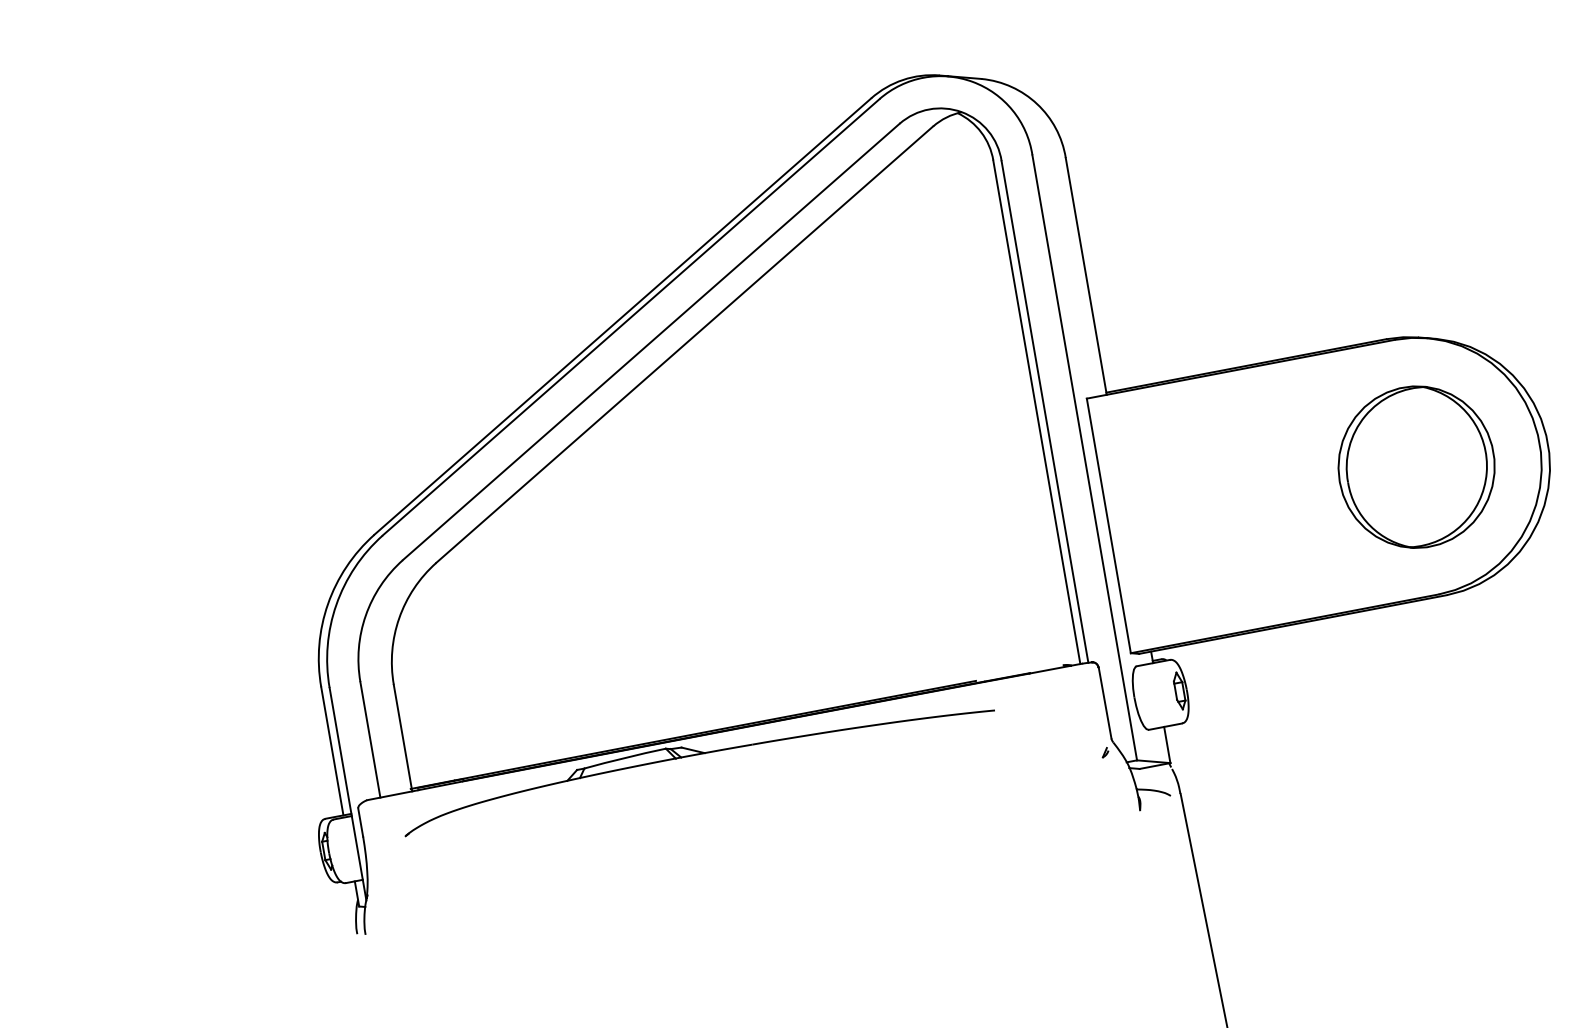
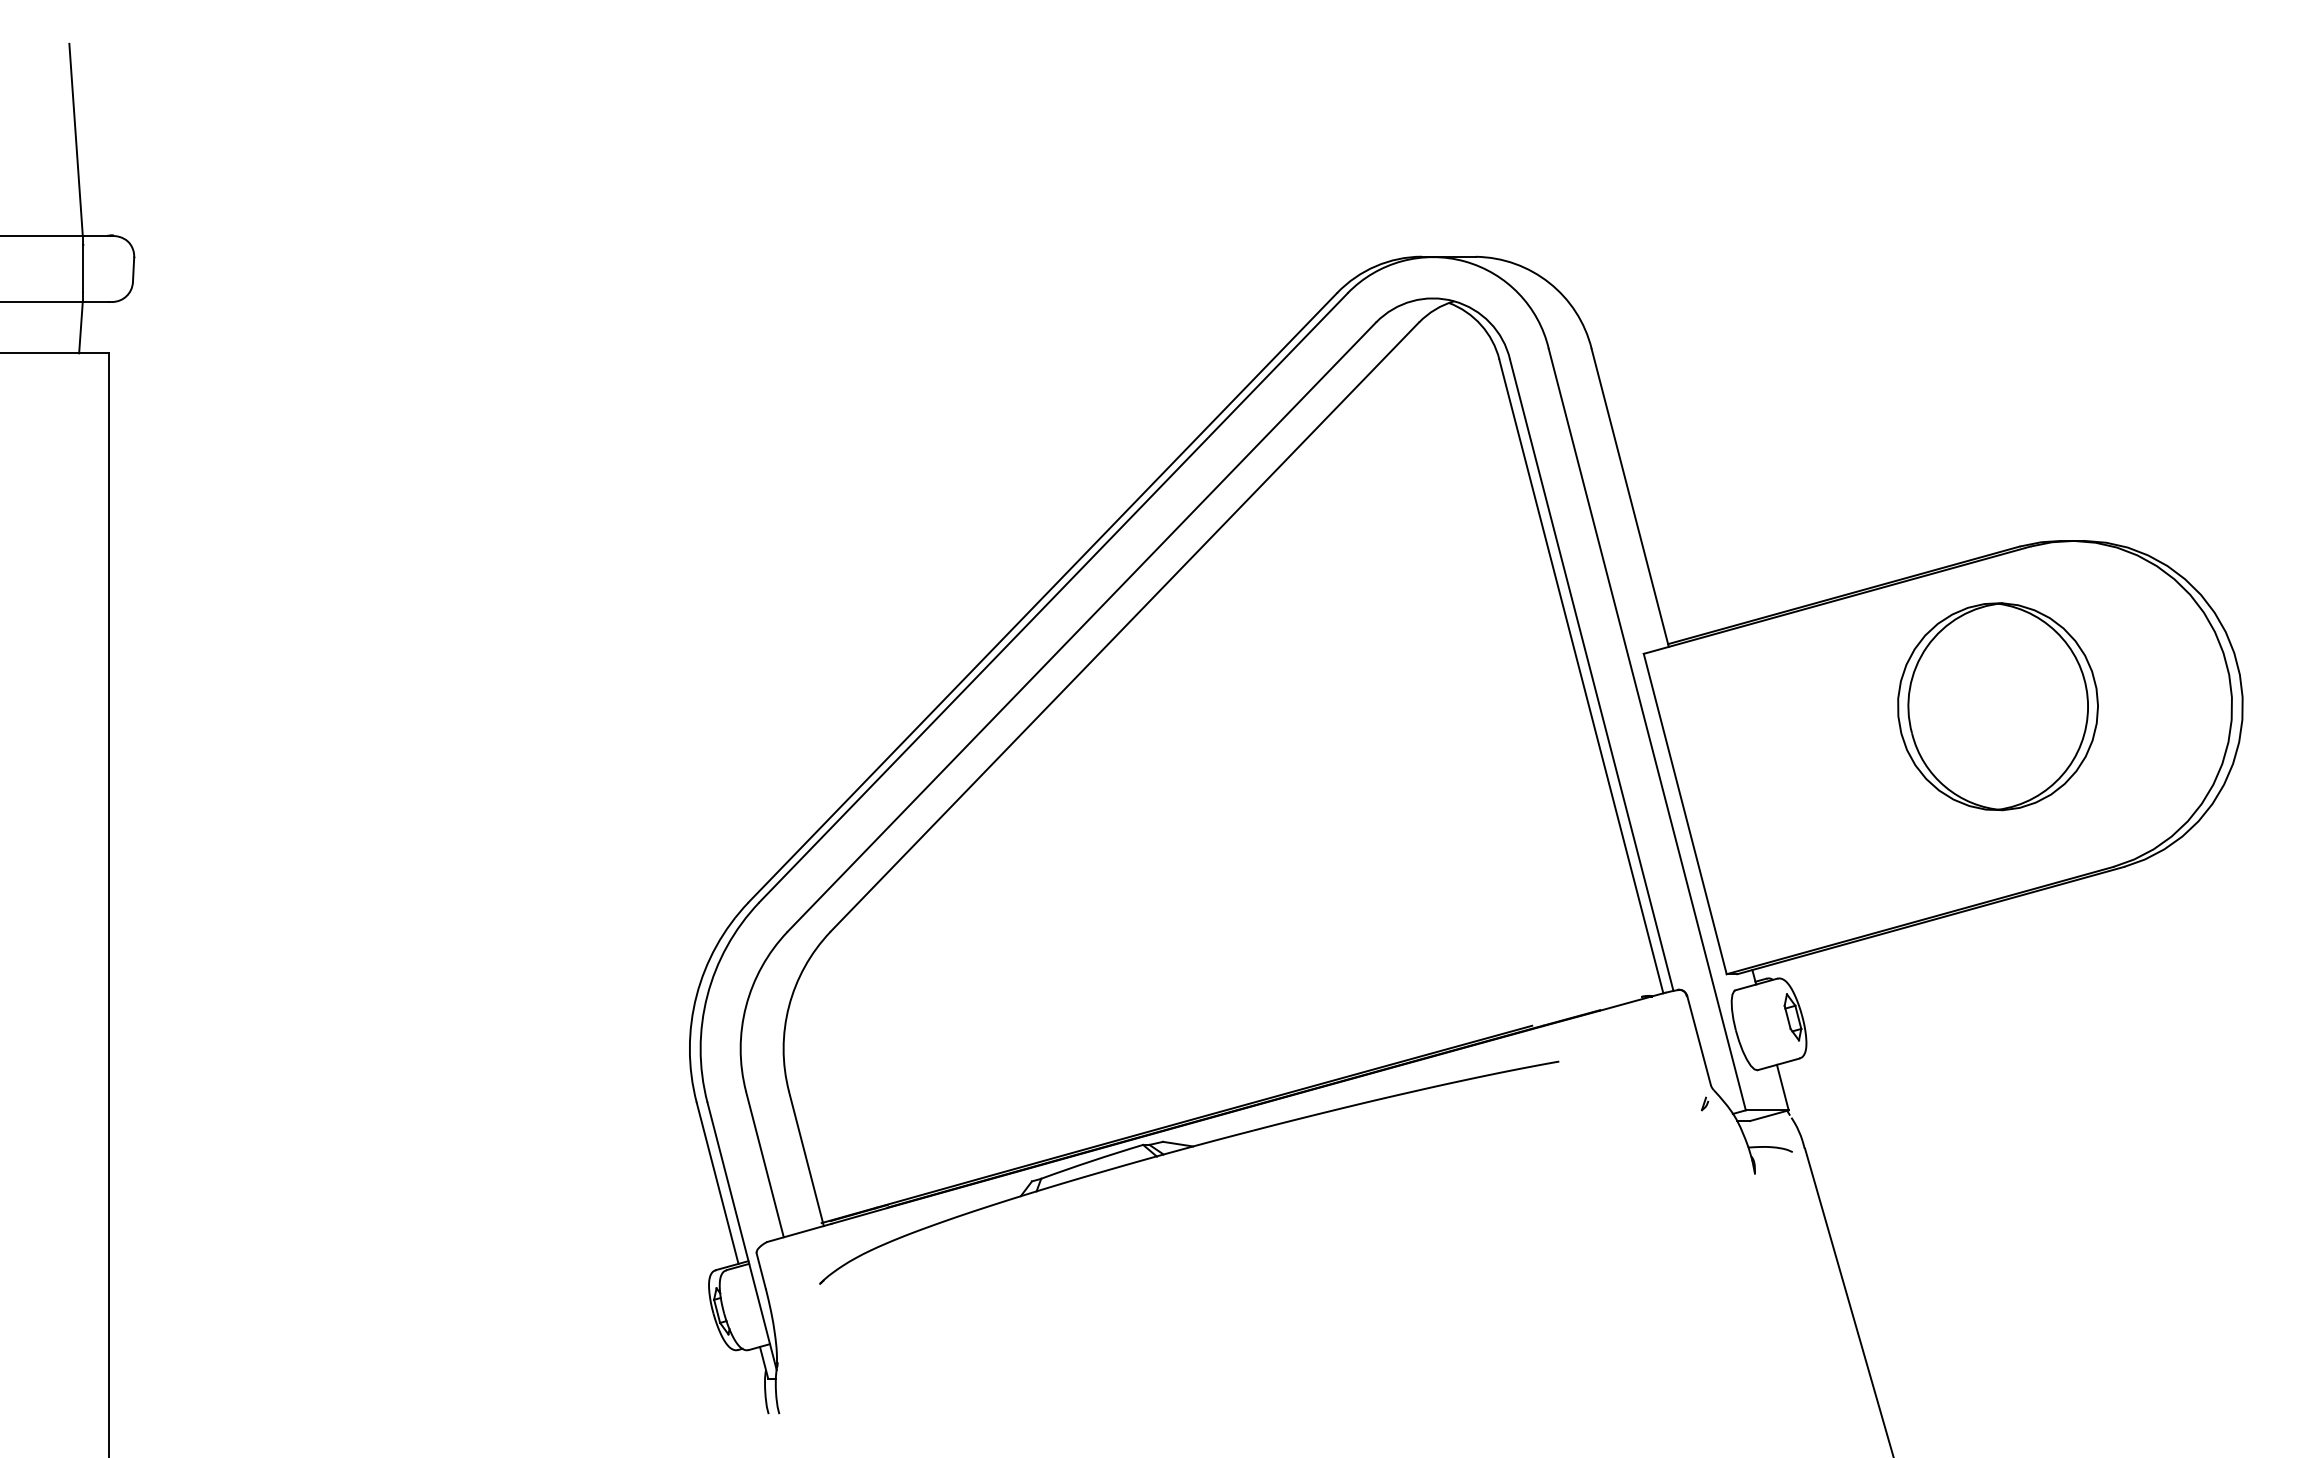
part: (1416, 466) -> (1997, 706), moved

